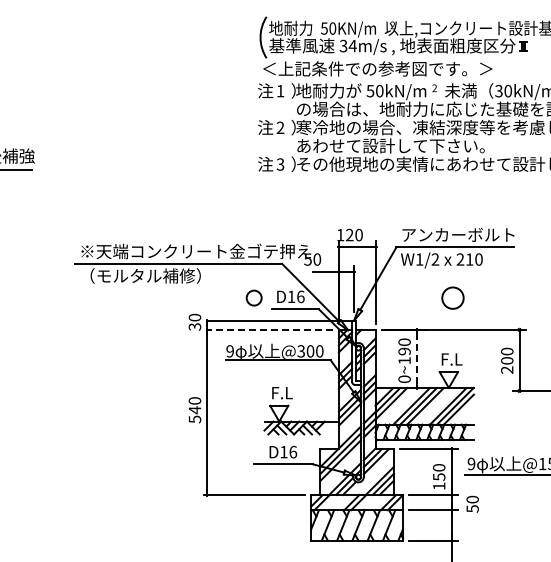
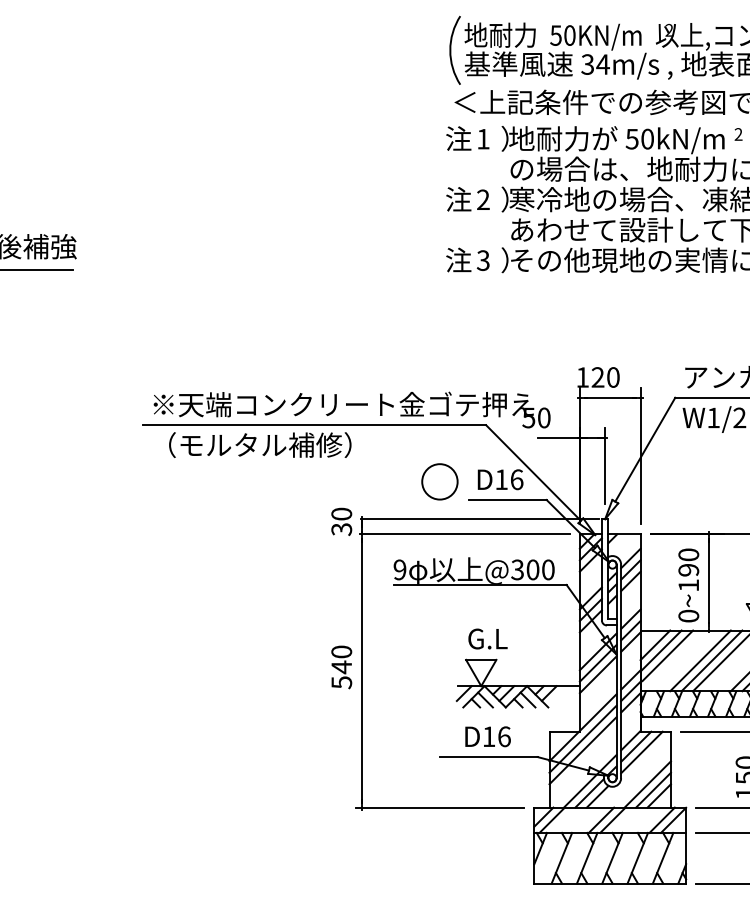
circle: (253, 297) -> (438, 480), size x1.43
line: (268, 329) -> (463, 533), dashed -> solid
line: (416, 358) -> (708, 581), dashed -> solid
text: (283, 392) -> (488, 638), F.L -> G.L

